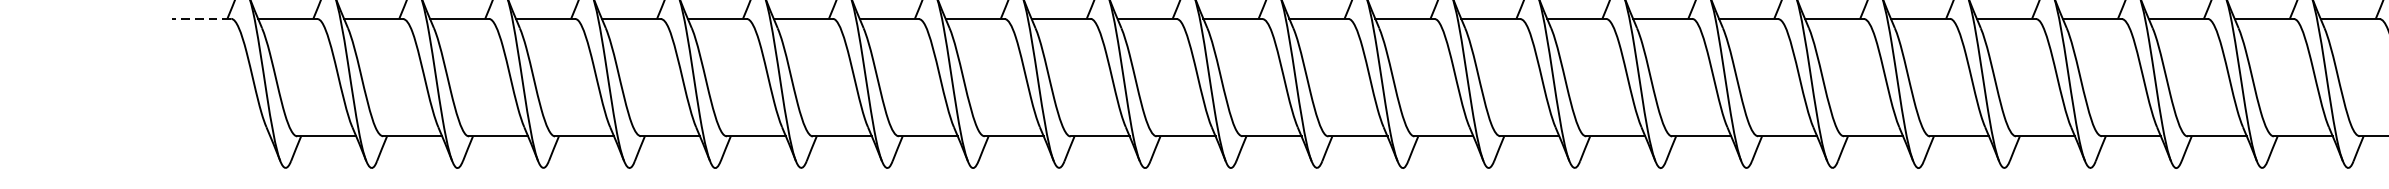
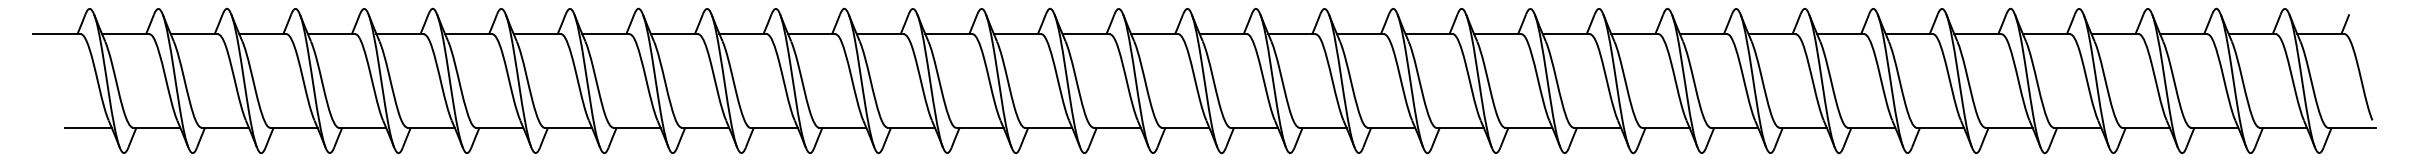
line: (202, 19) -> (57, 34), dashed -> solid
line: (239, 135) -> (87, 127), added

